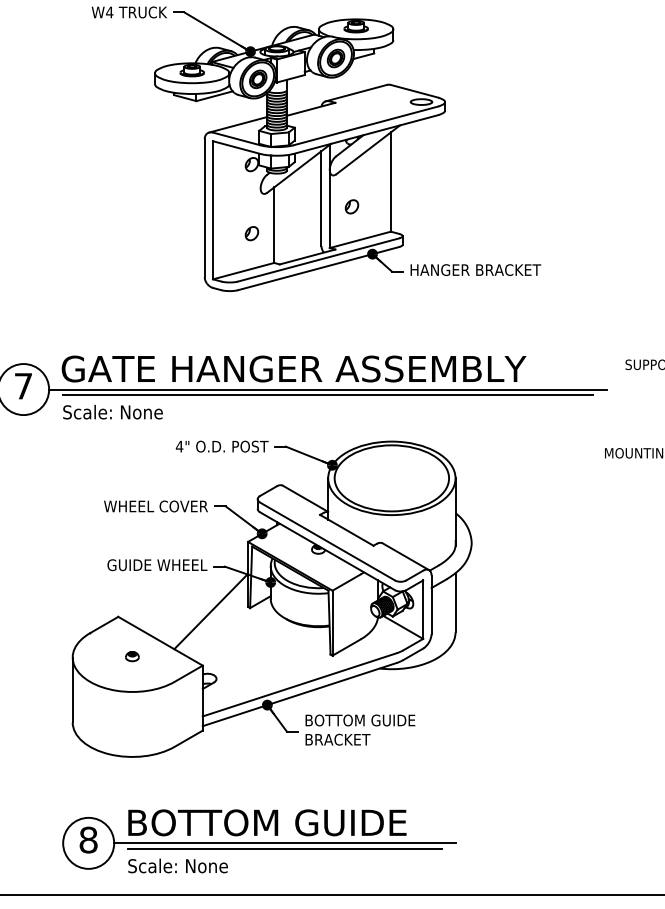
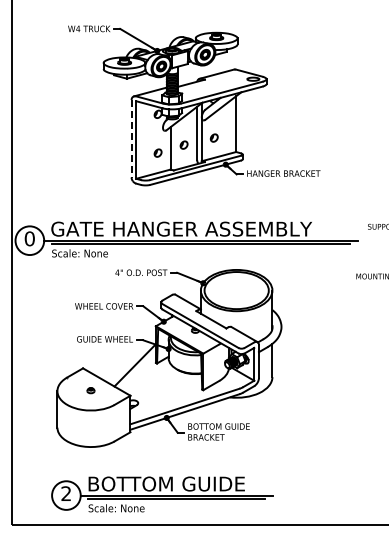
line: (204, 207) -> (131, 138), solid -> dashed
part: (297, 218) -> (183, 144), added
text: (22, 385) -> (29, 238), 7 -> 0
text: (88, 839) -> (66, 493), 8 -> 2

